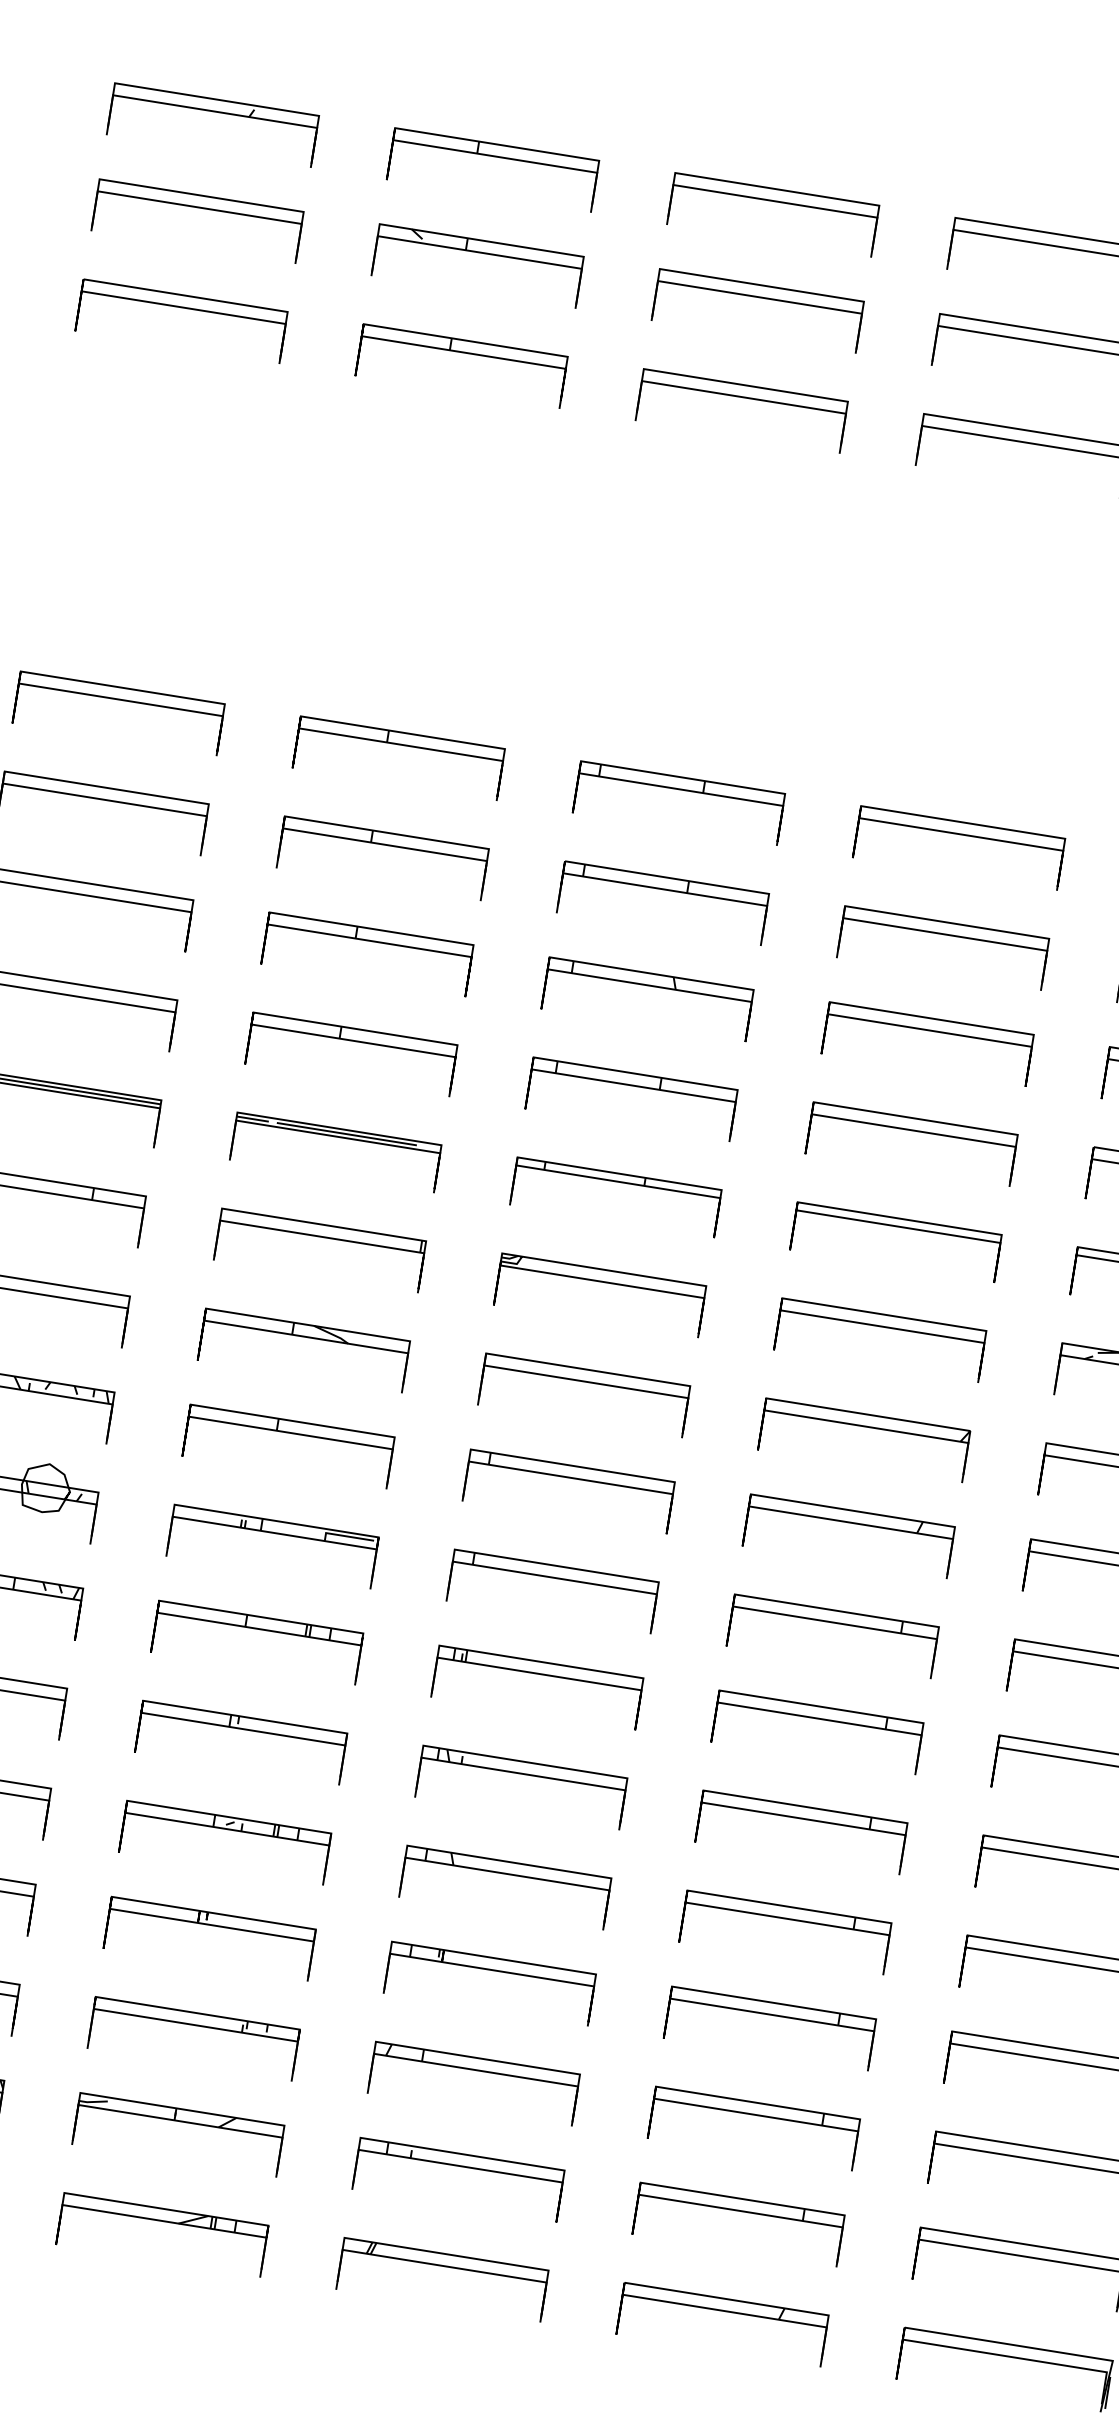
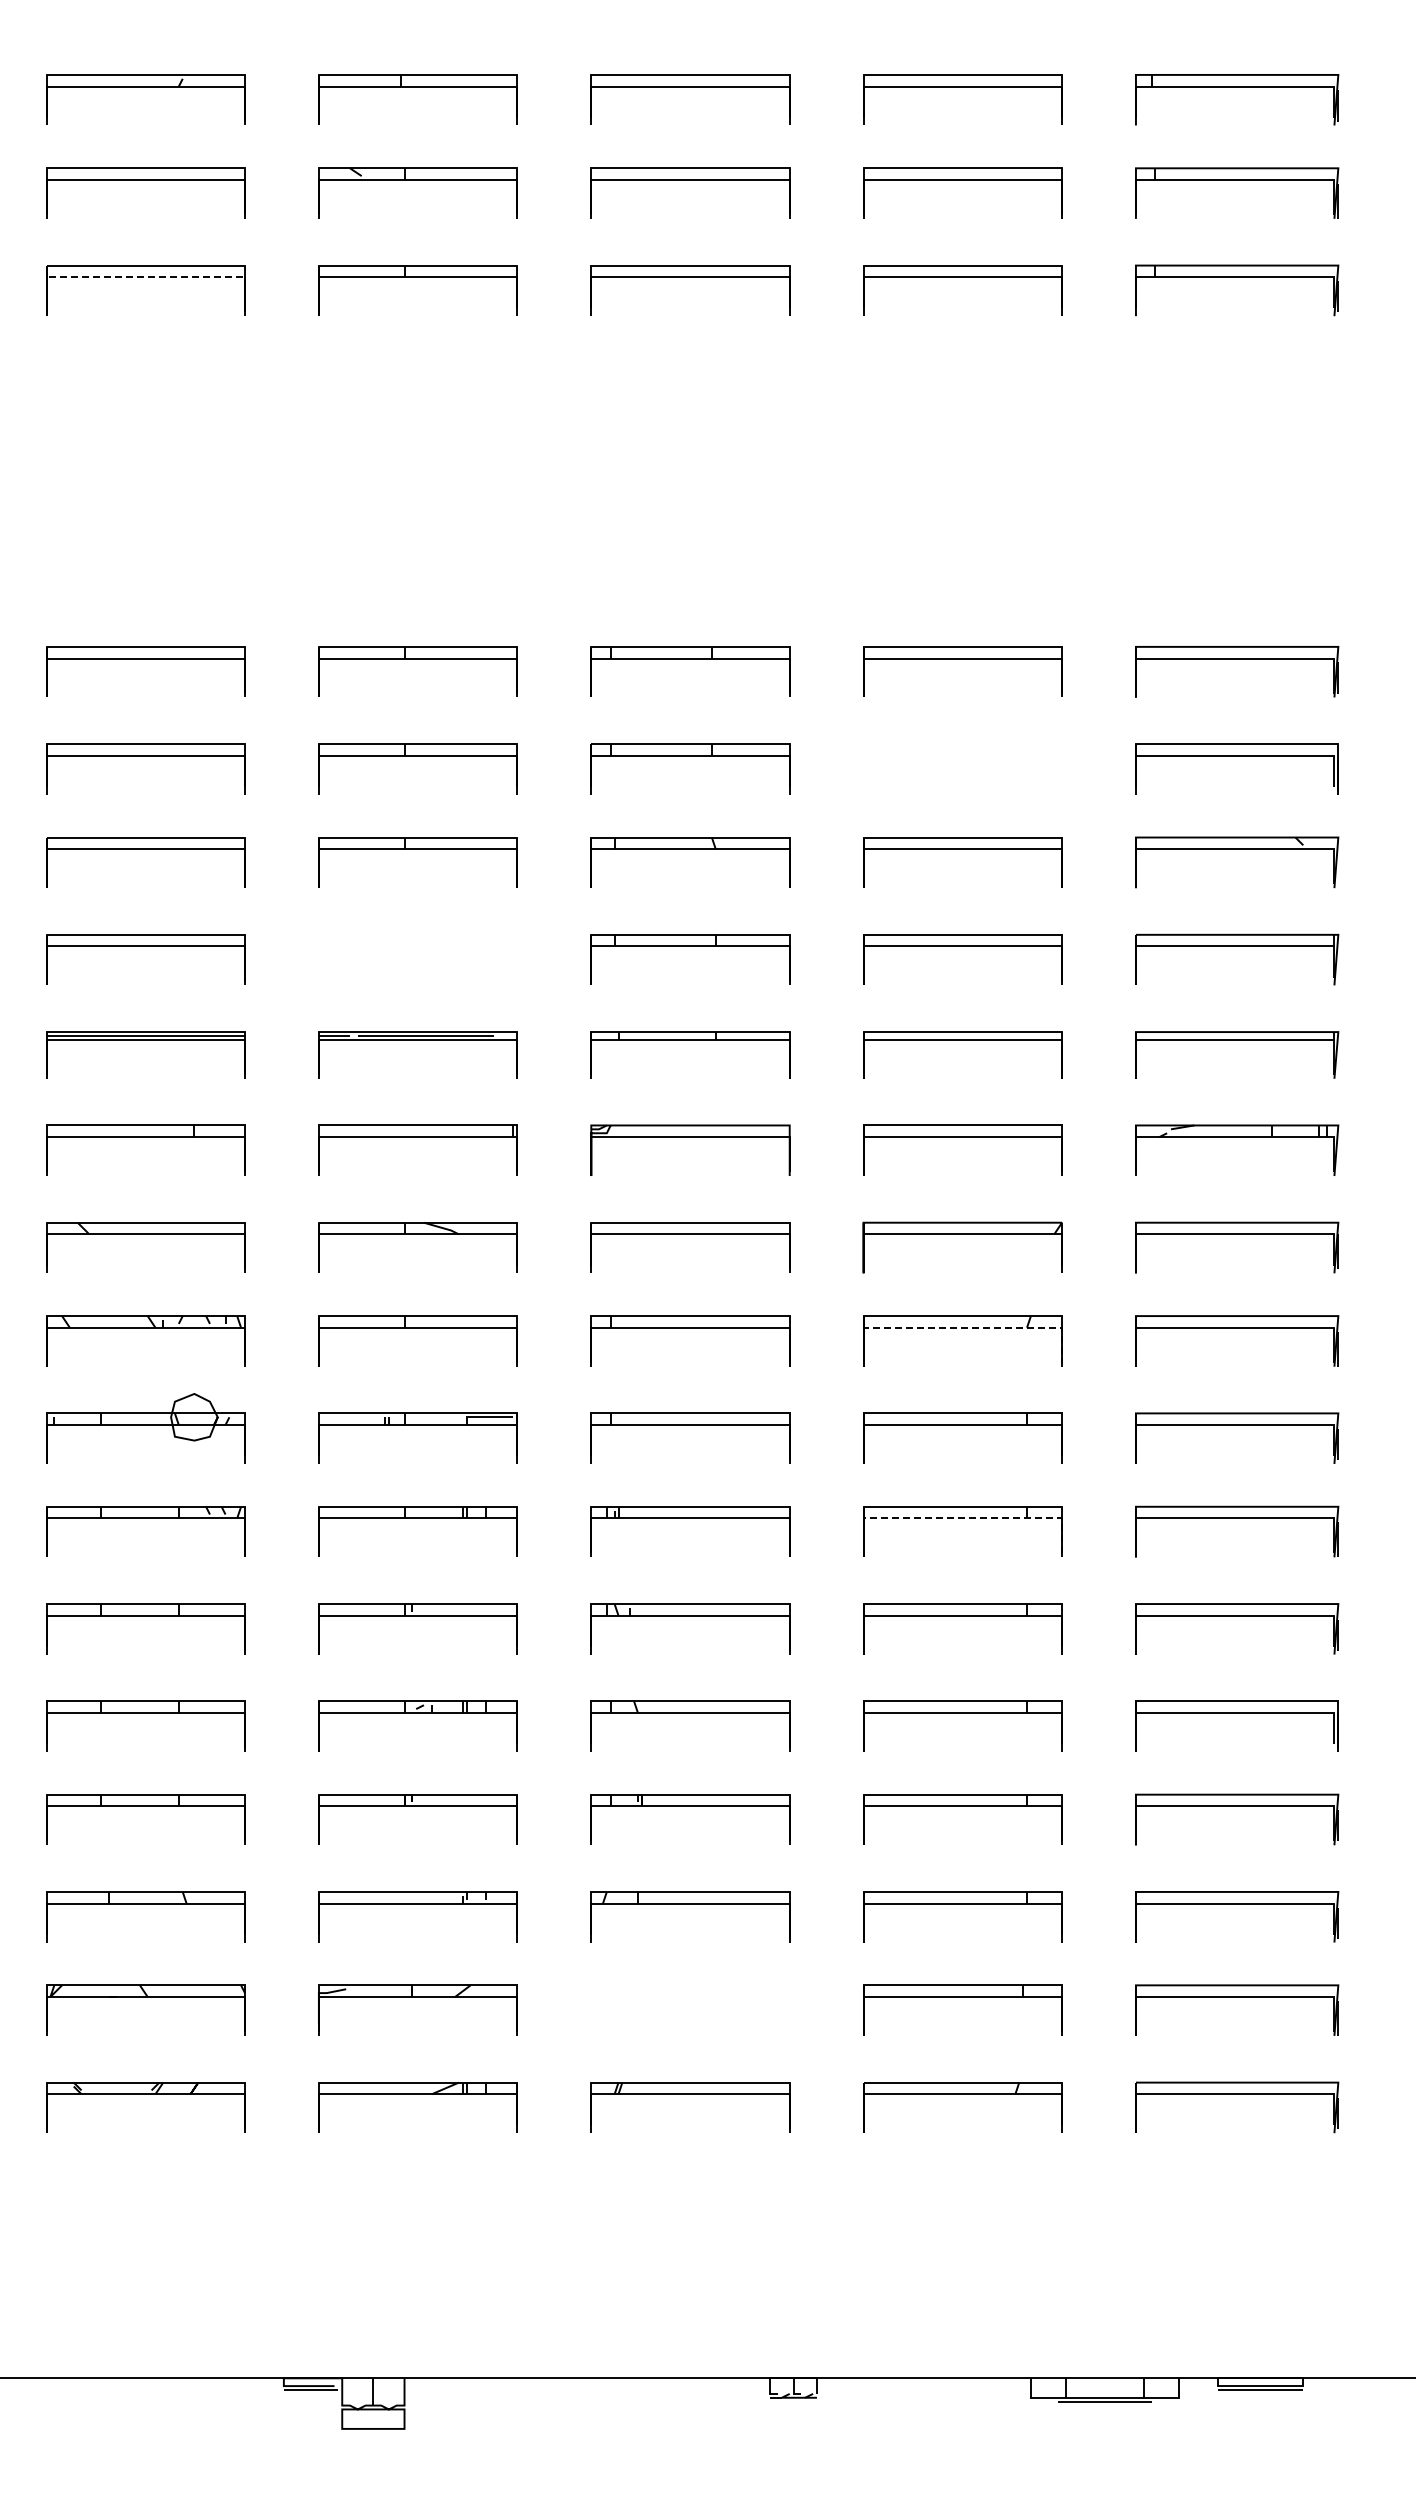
line: (183, 307) -> (145, 277), solid -> dashed
part: (944, 935) -> (962, 756), removed
part: (352, 1040) -> (417, 946), removed
line: (851, 1522) -> (963, 1327), solid -> dashed
line: (819, 1718) -> (962, 1518), solid -> dashed
part: (460, 2166) -> (690, 1997), removed

